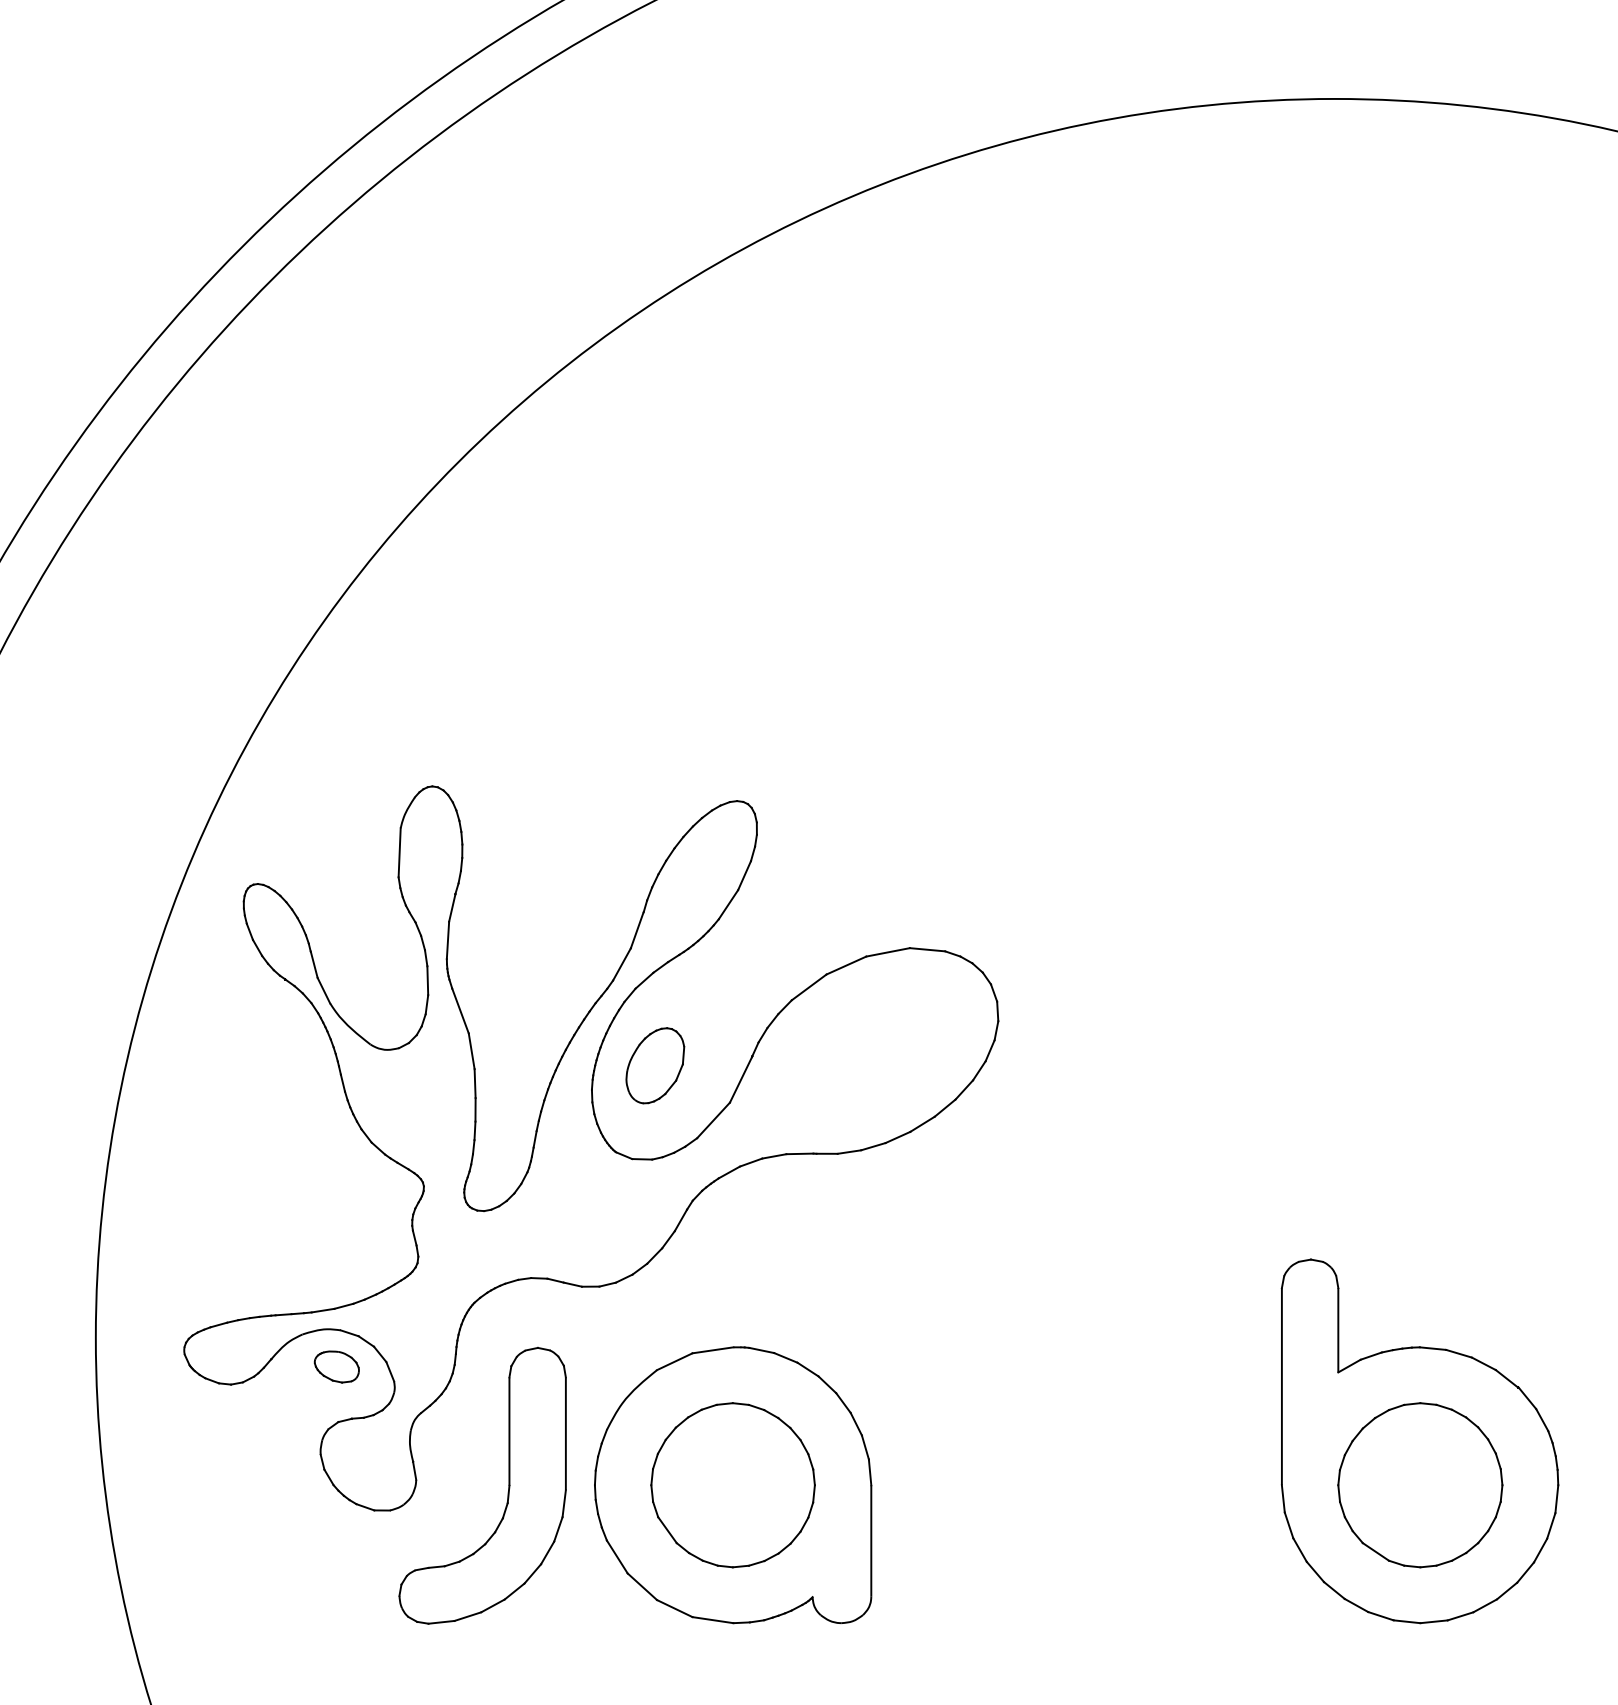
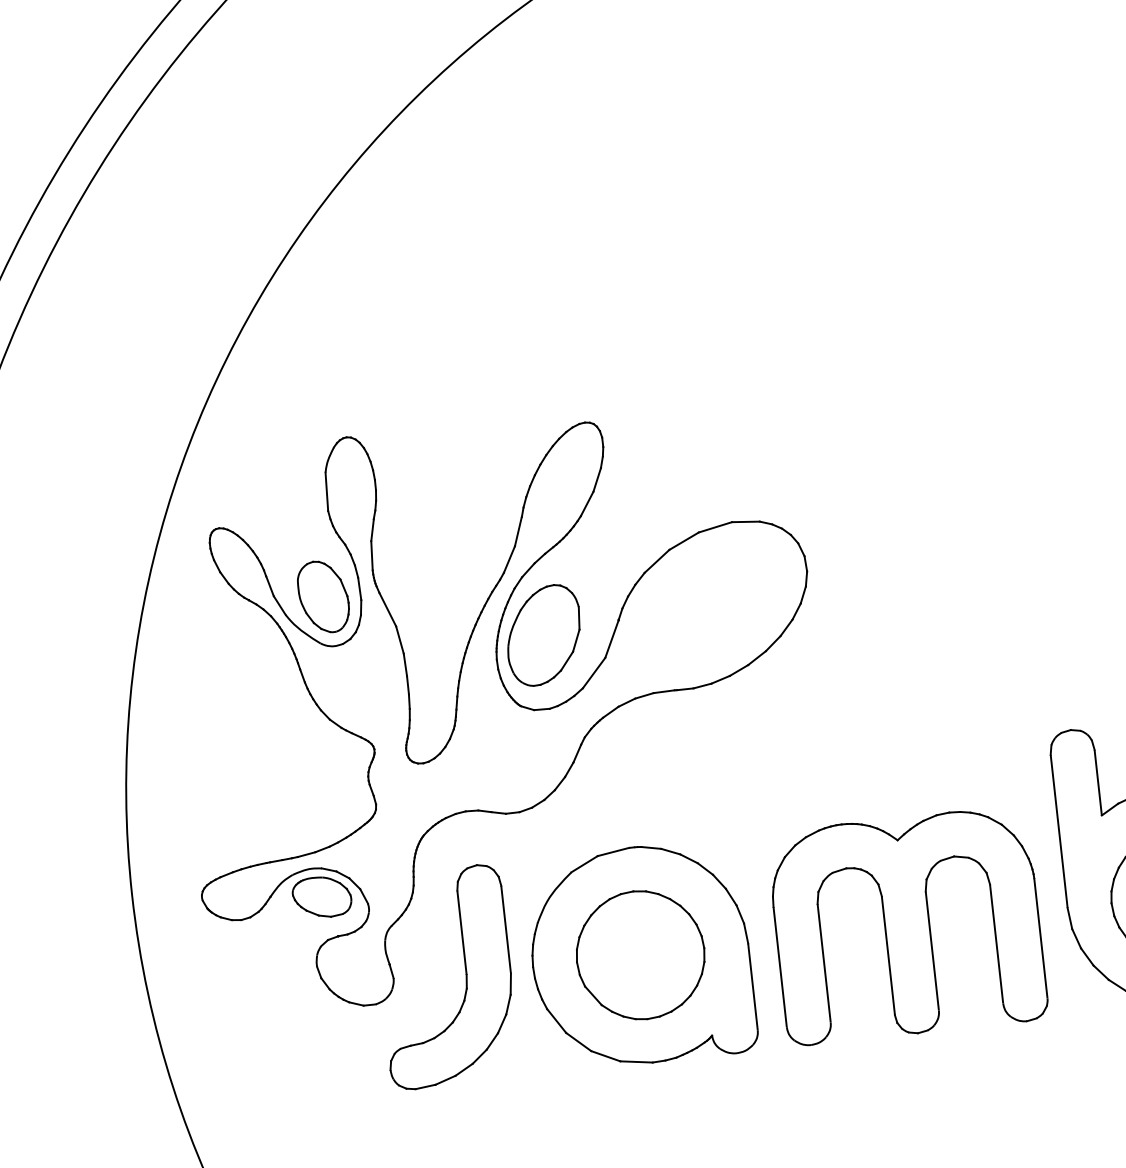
part: (380, 985) -> (323, 596), added
part: (655, 1065) -> (544, 635), size x1.67
part: (336, 1366) -> (321, 896), size x1.67
part: (1075, 1485) -> (907, 926), added

